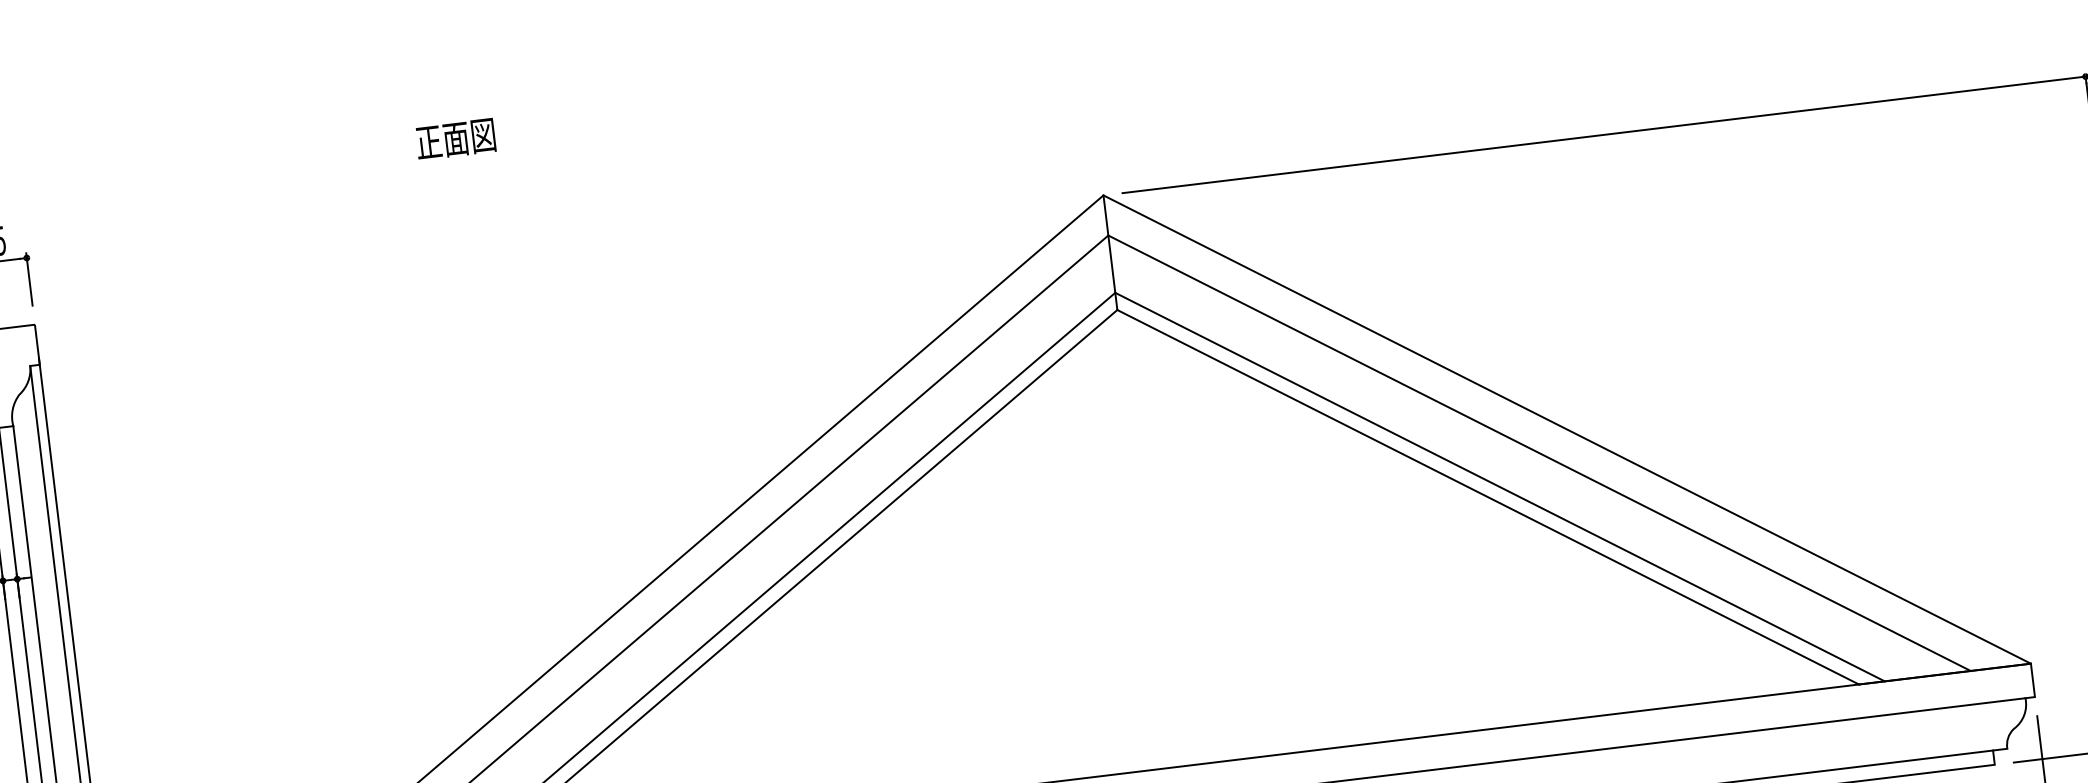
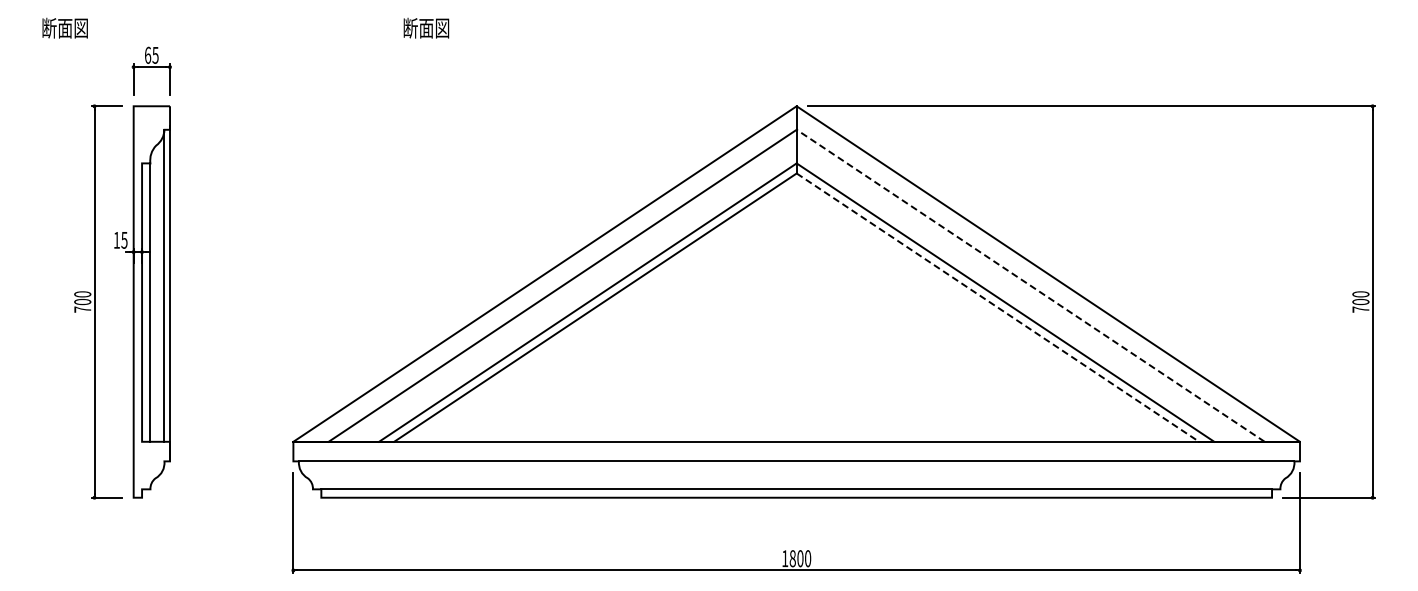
text: (428, 140) -> (410, 27), 正面図 -> 断面図
line: (1539, 452) -> (1030, 285), solid -> dashed
line: (1487, 497) -> (997, 307), solid -> dashed

